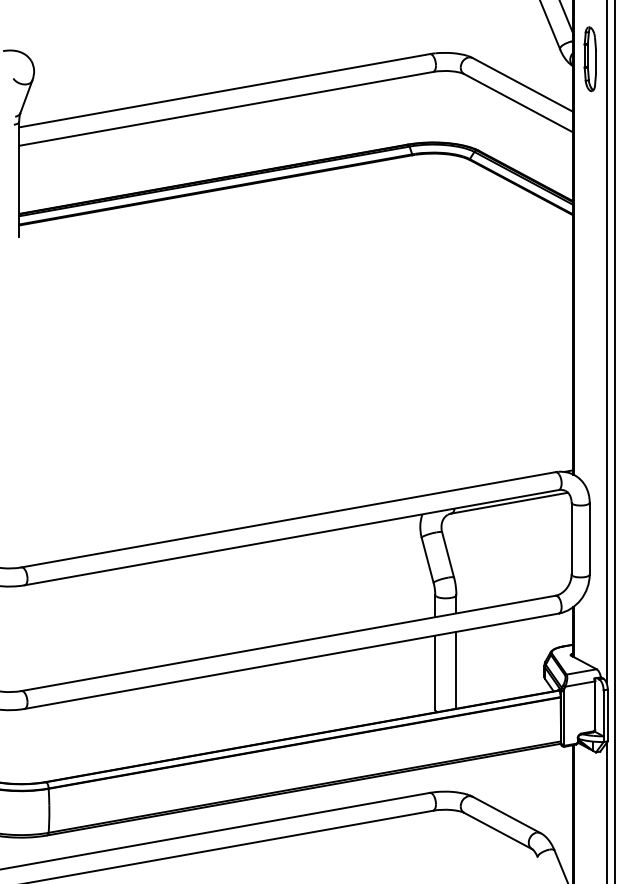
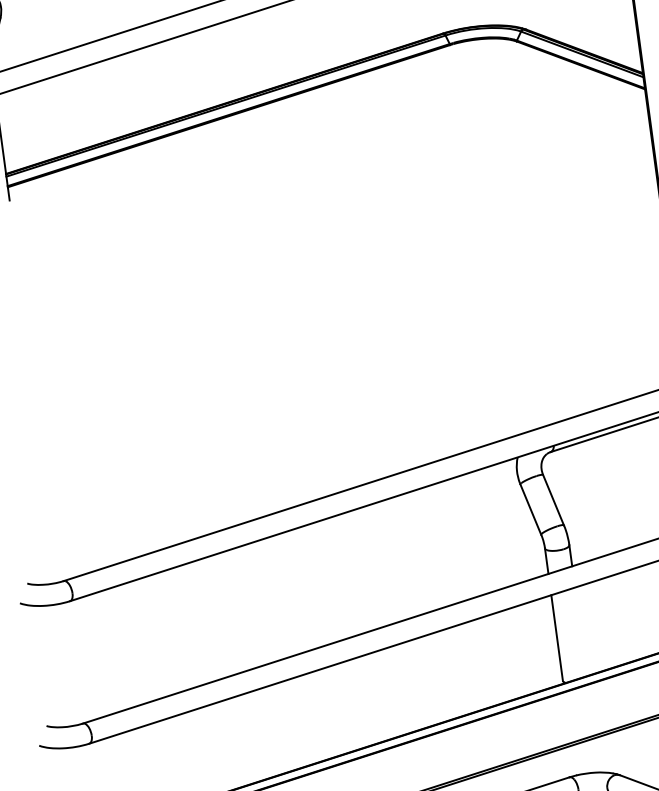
line: (456, 669) -> (581, 630), removed

